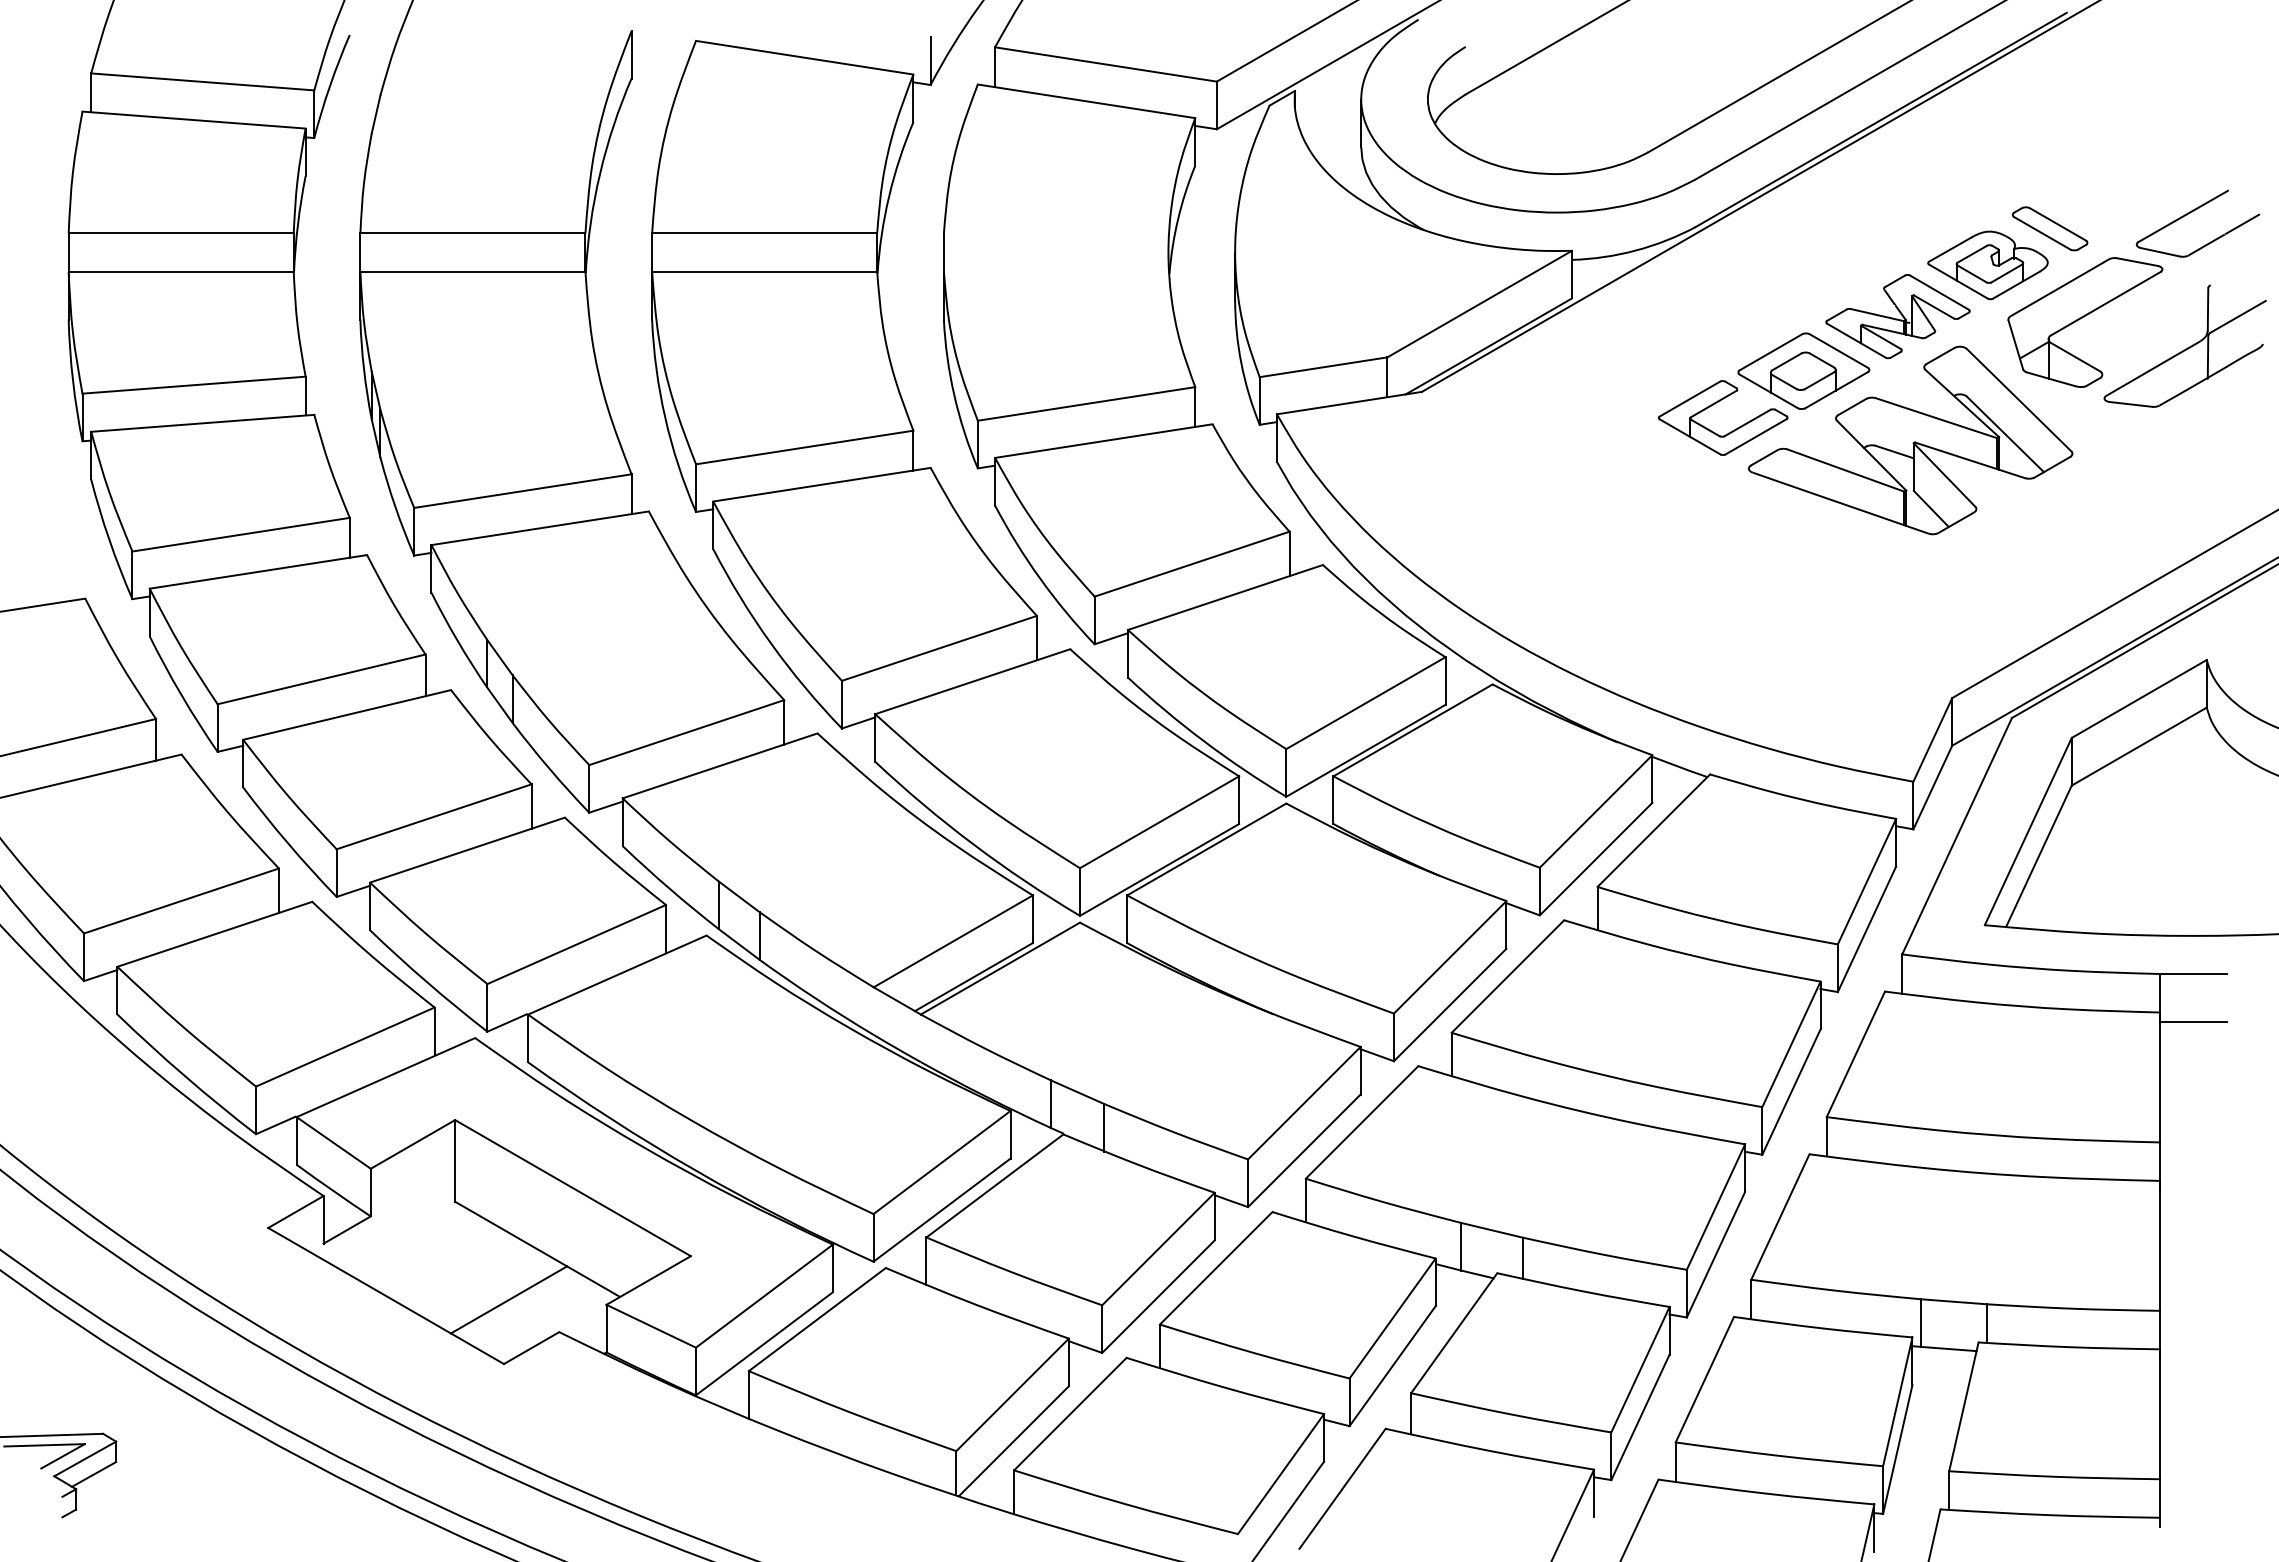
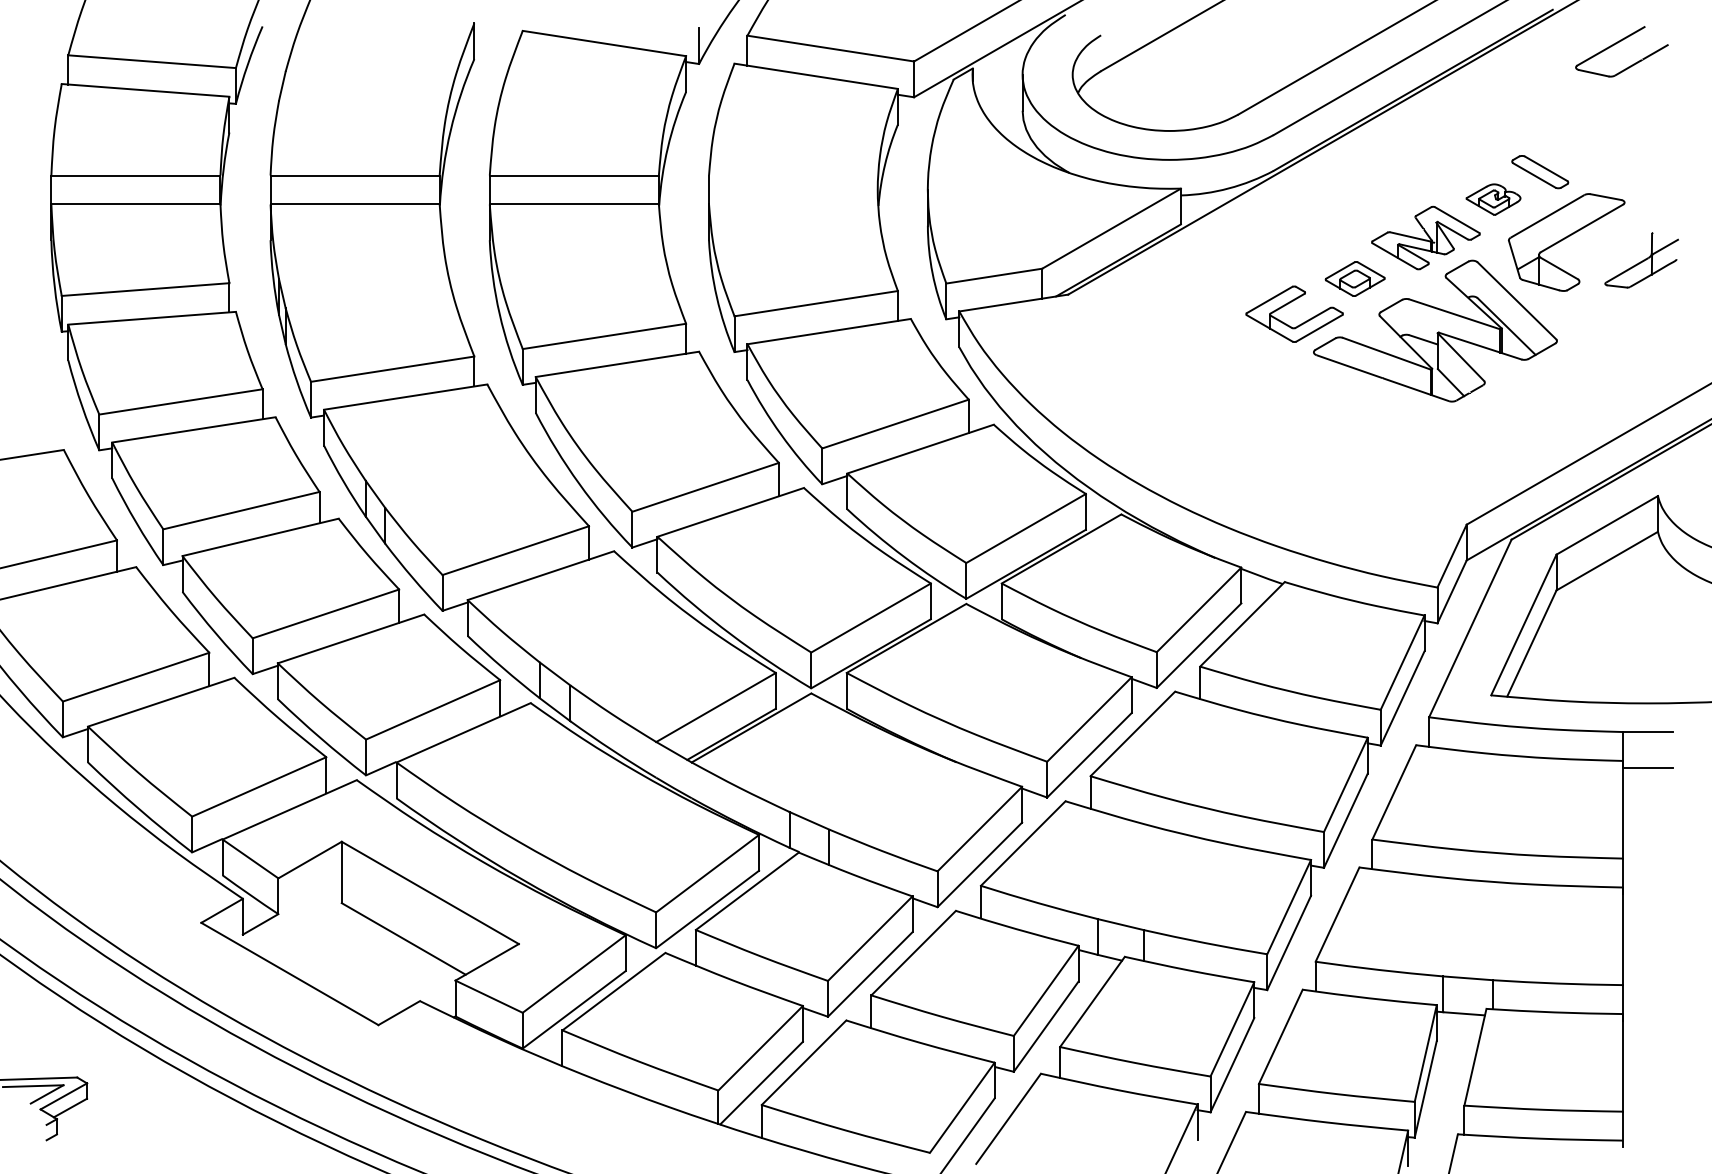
part: (2192, 212) -> (1617, 43), moved
part: (1987, 265) -> (1493, 199), size x0.6
part: (2184, 345) -> (1641, 259), size x0.6
part: (1803, 370) -> (1354, 278), size x0.6
line: (508, 1299) -> (381, 976), removed

